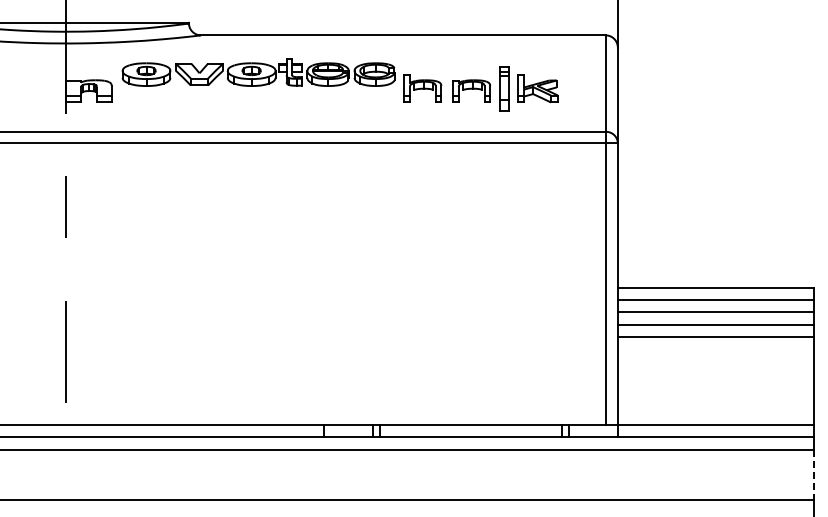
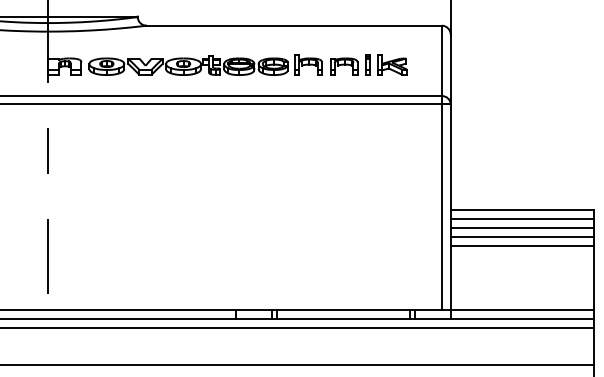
part: (258, 72) -> (188, 65), moved
part: (504, 88) -> (368, 64), size x0.62
line: (813, 475) -> (593, 346), dashed -> solid

